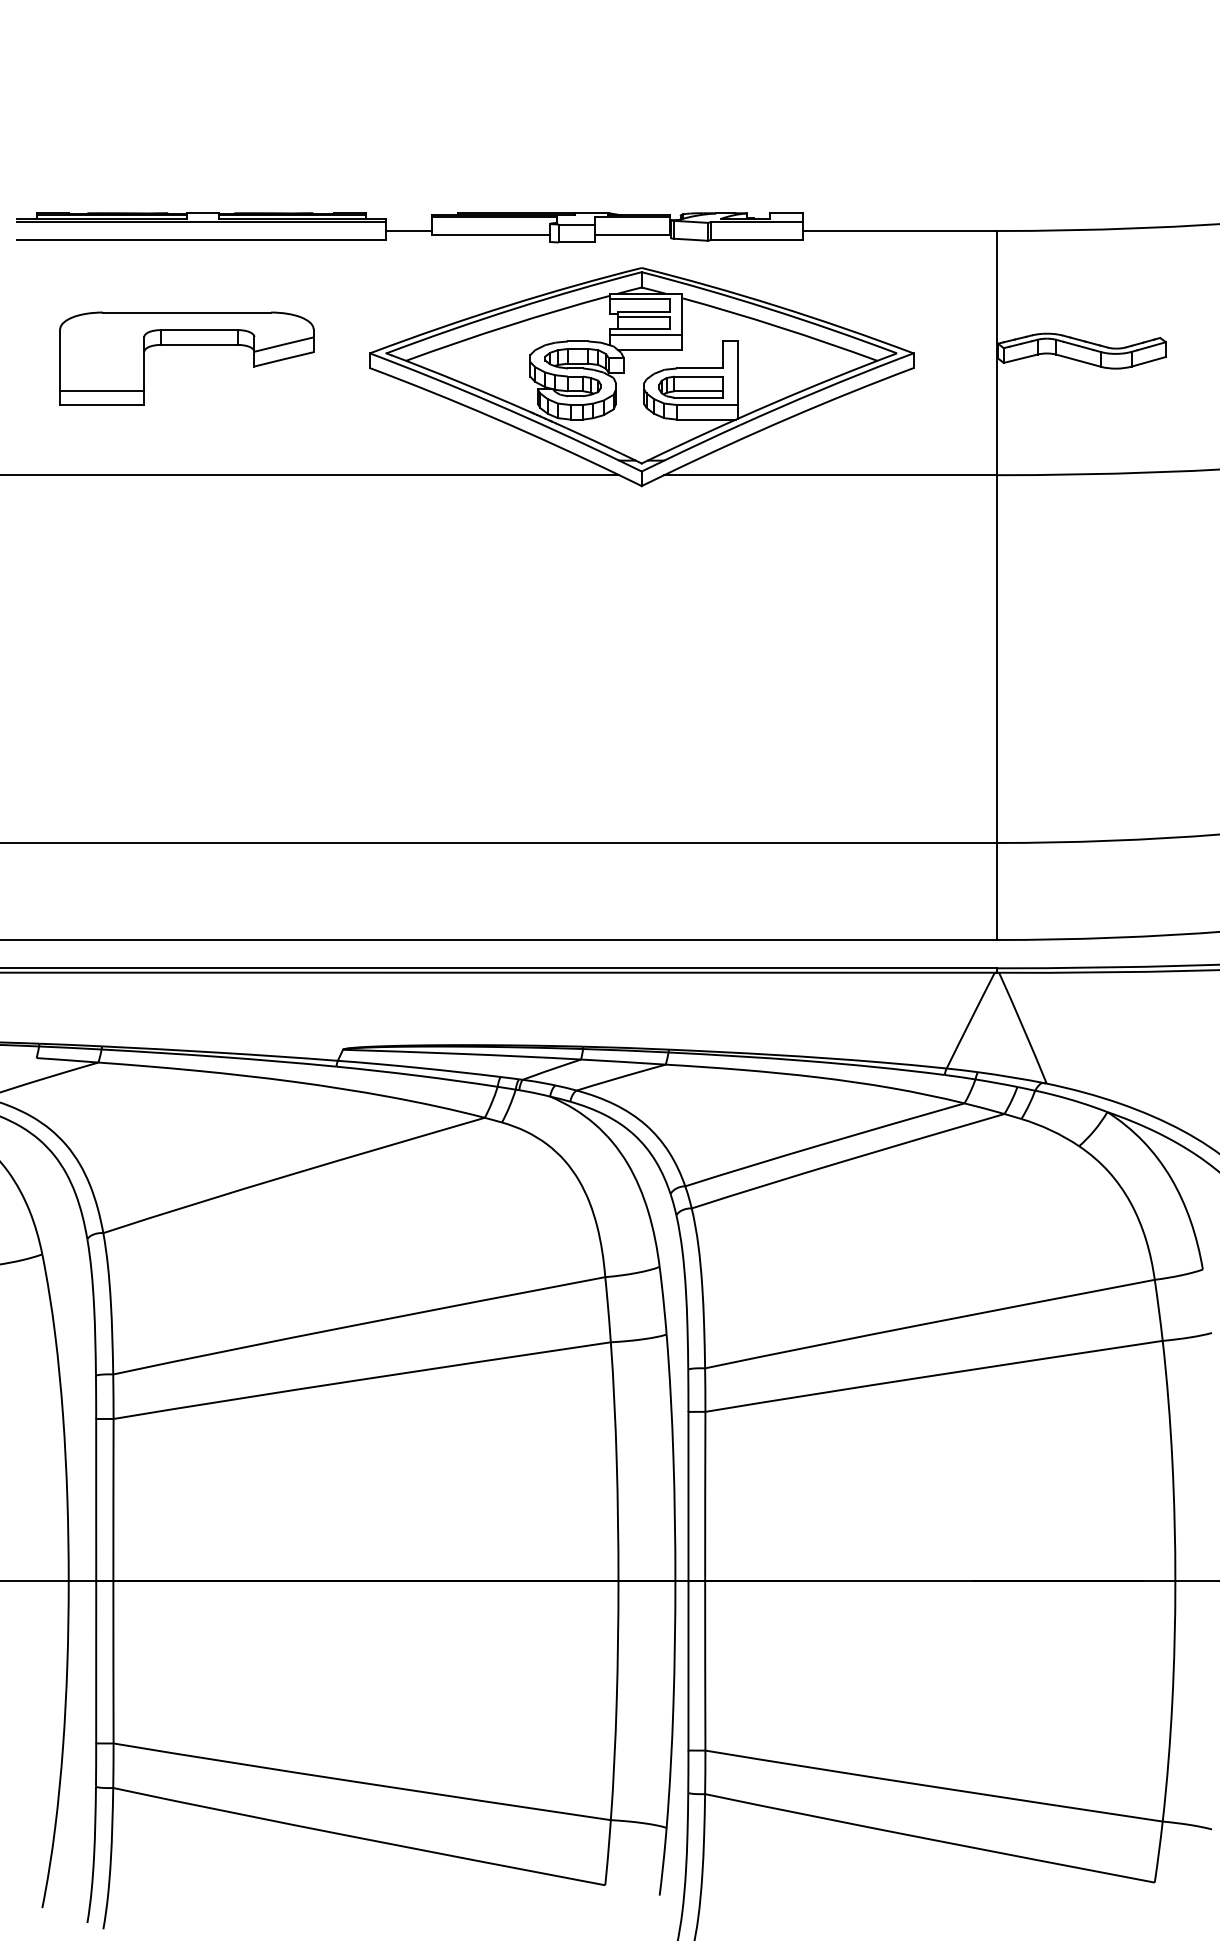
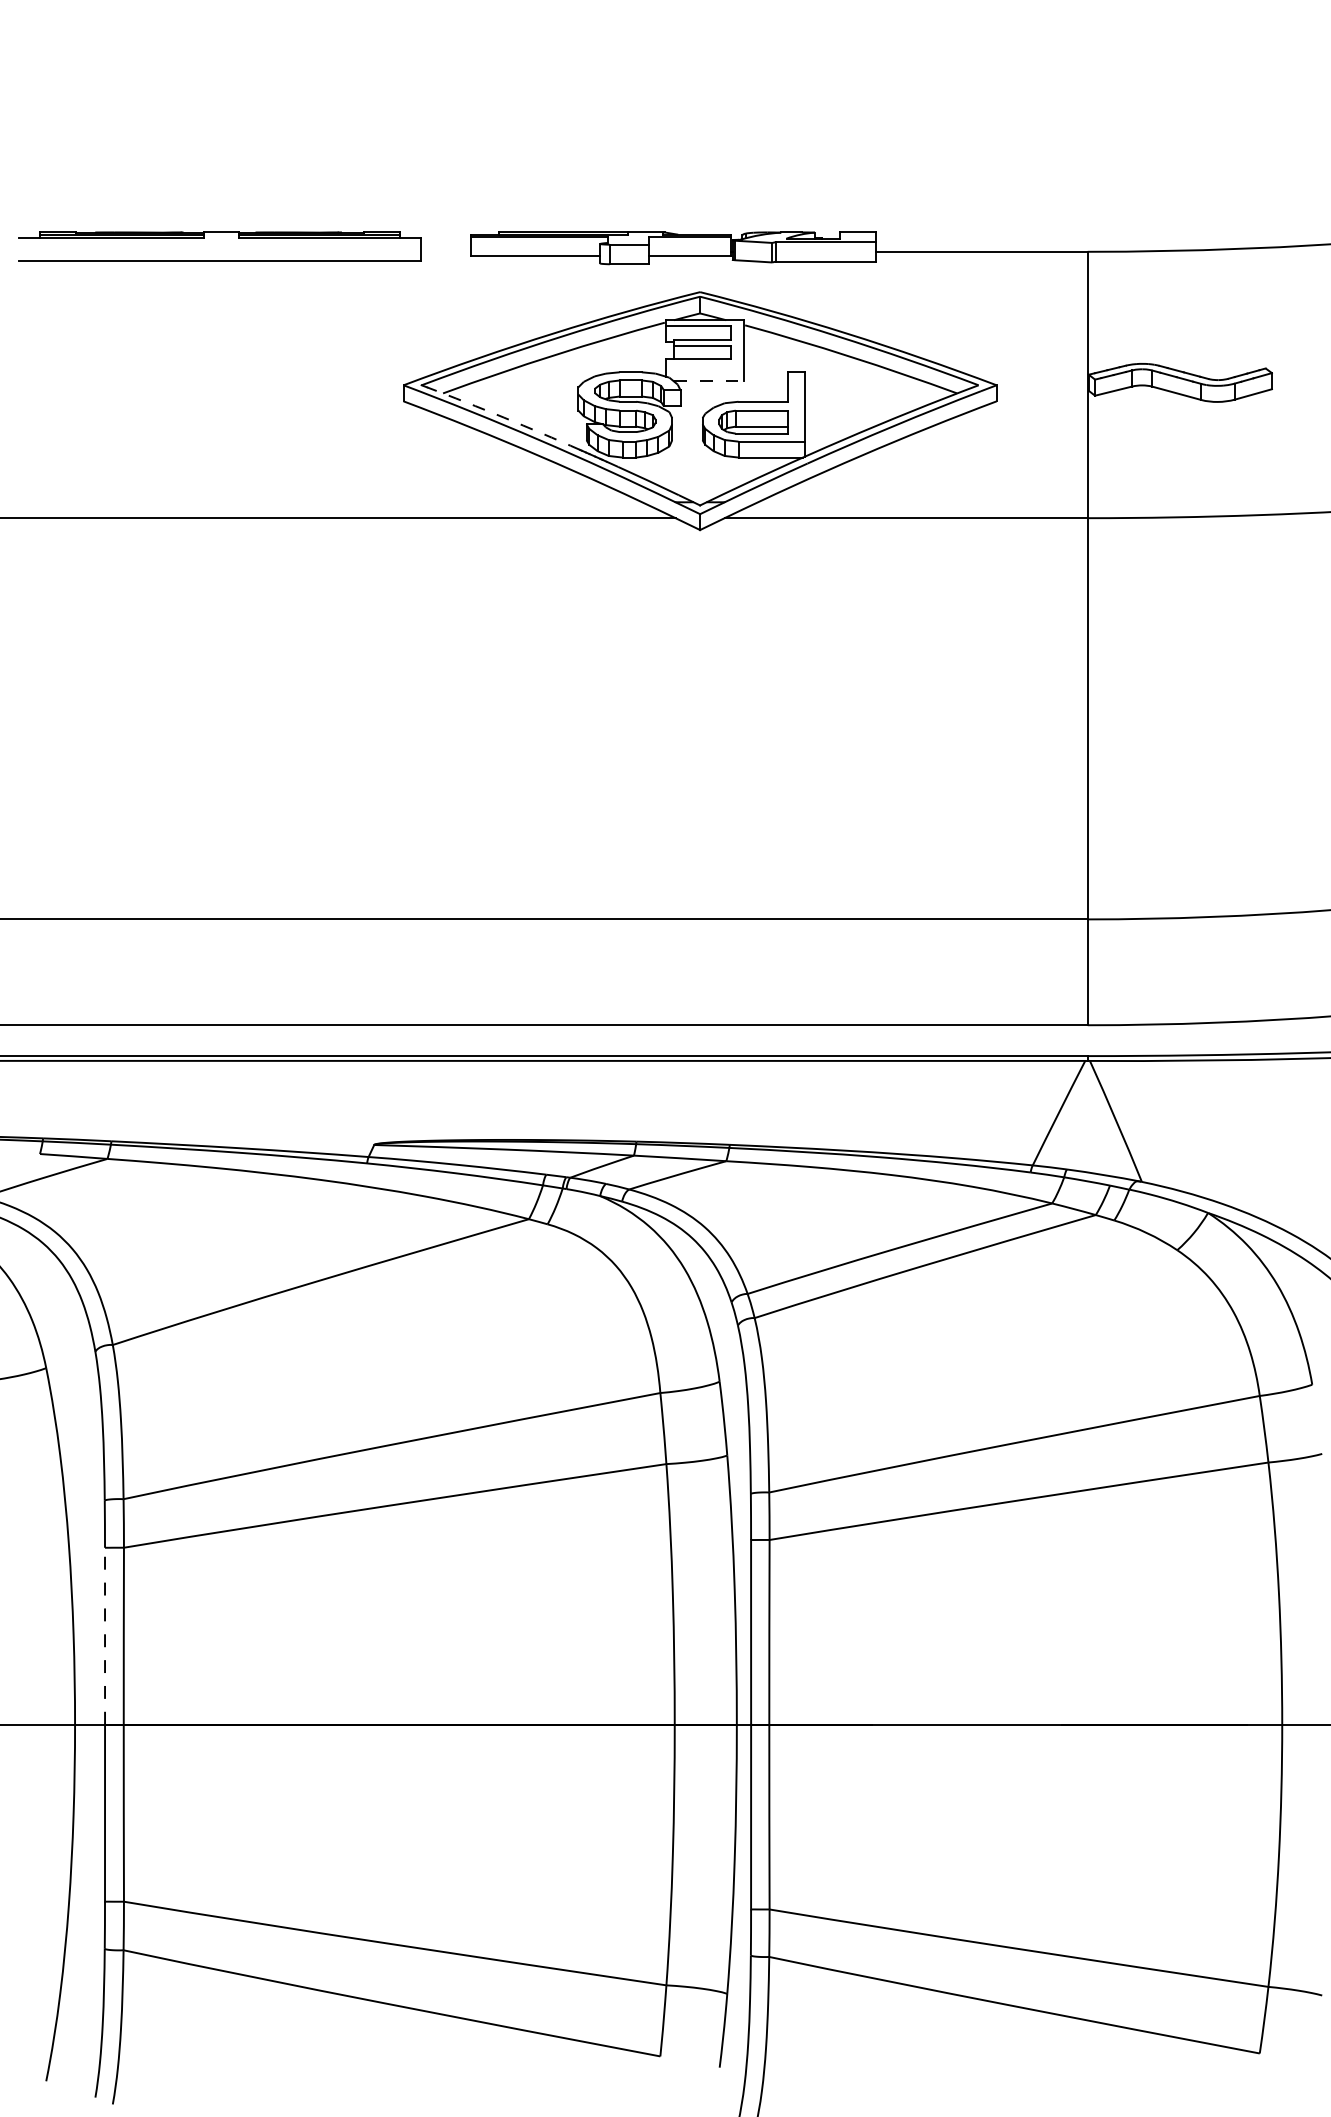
line: (201, 221) -> (219, 241), removed
line: (408, 230) -> (445, 251), removed
line: (645, 335) -> (704, 365), removed
part: (186, 345) -> (203, 376), removed
line: (650, 349) -> (709, 381), solid -> dashed
arc: (462, 382) -> (504, 417), solid -> dashed
line: (96, 1499) -> (105, 1635), solid -> dashed

